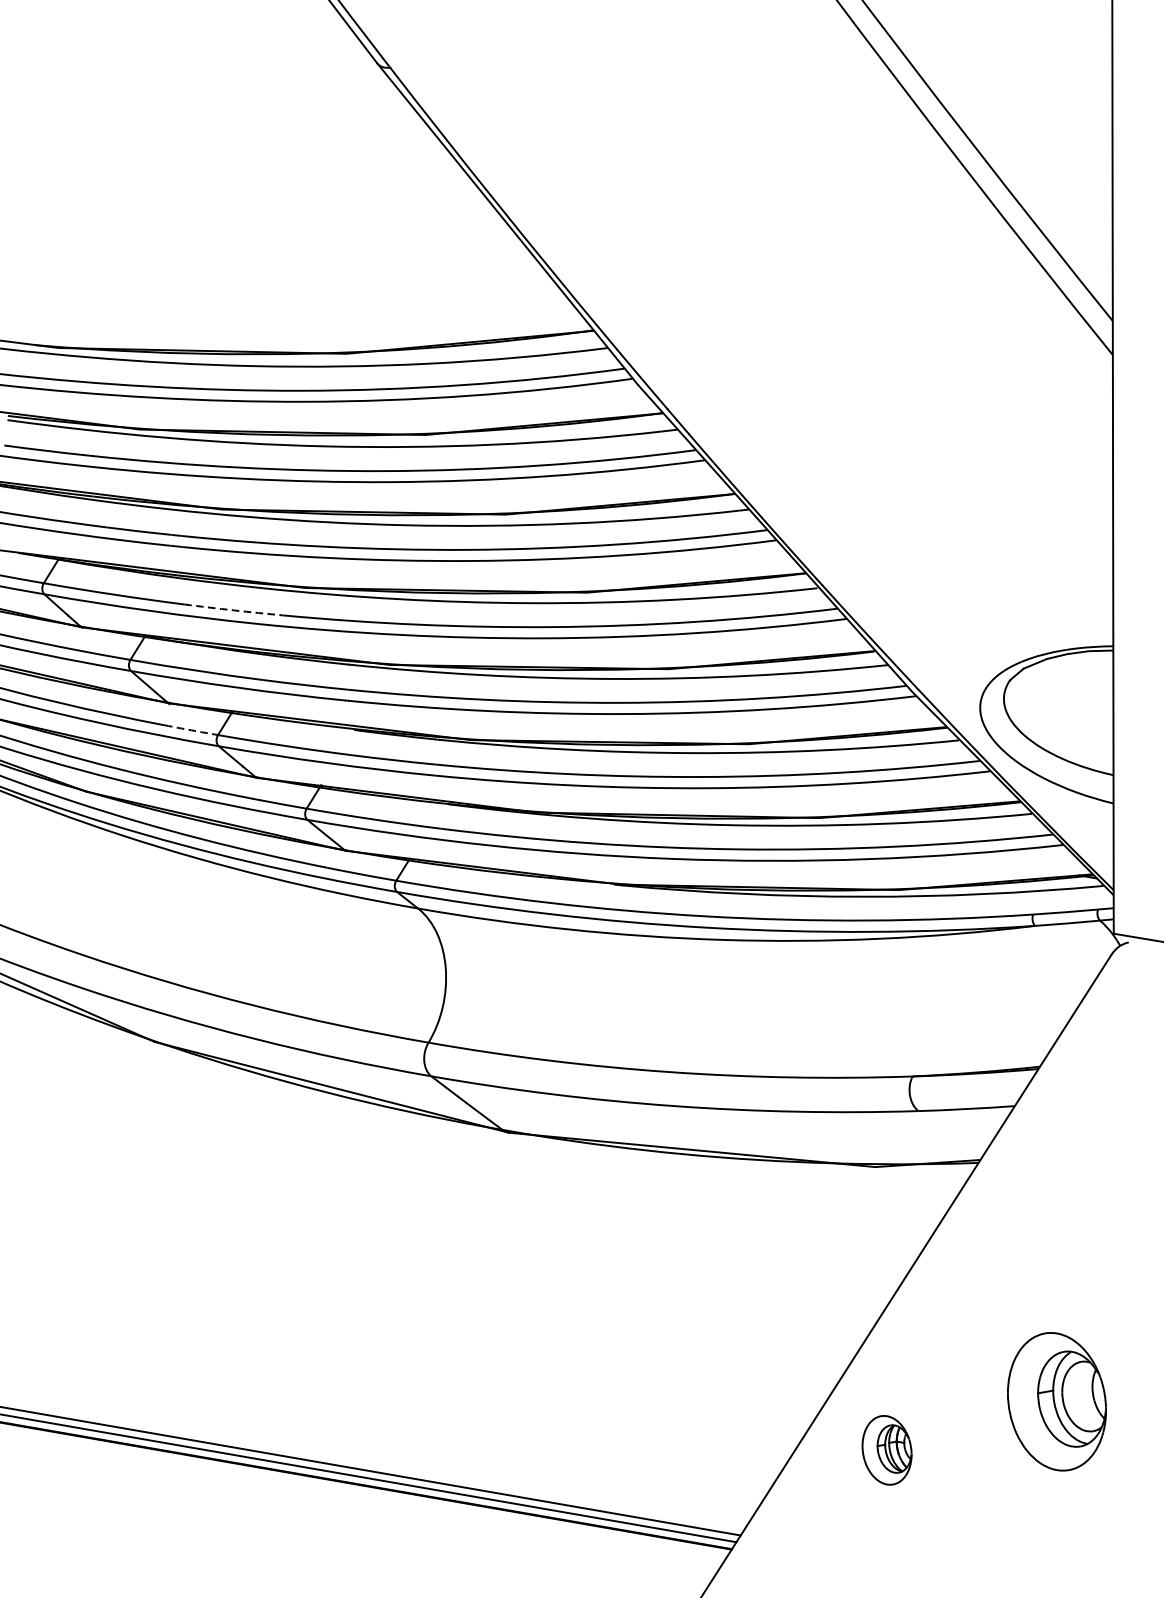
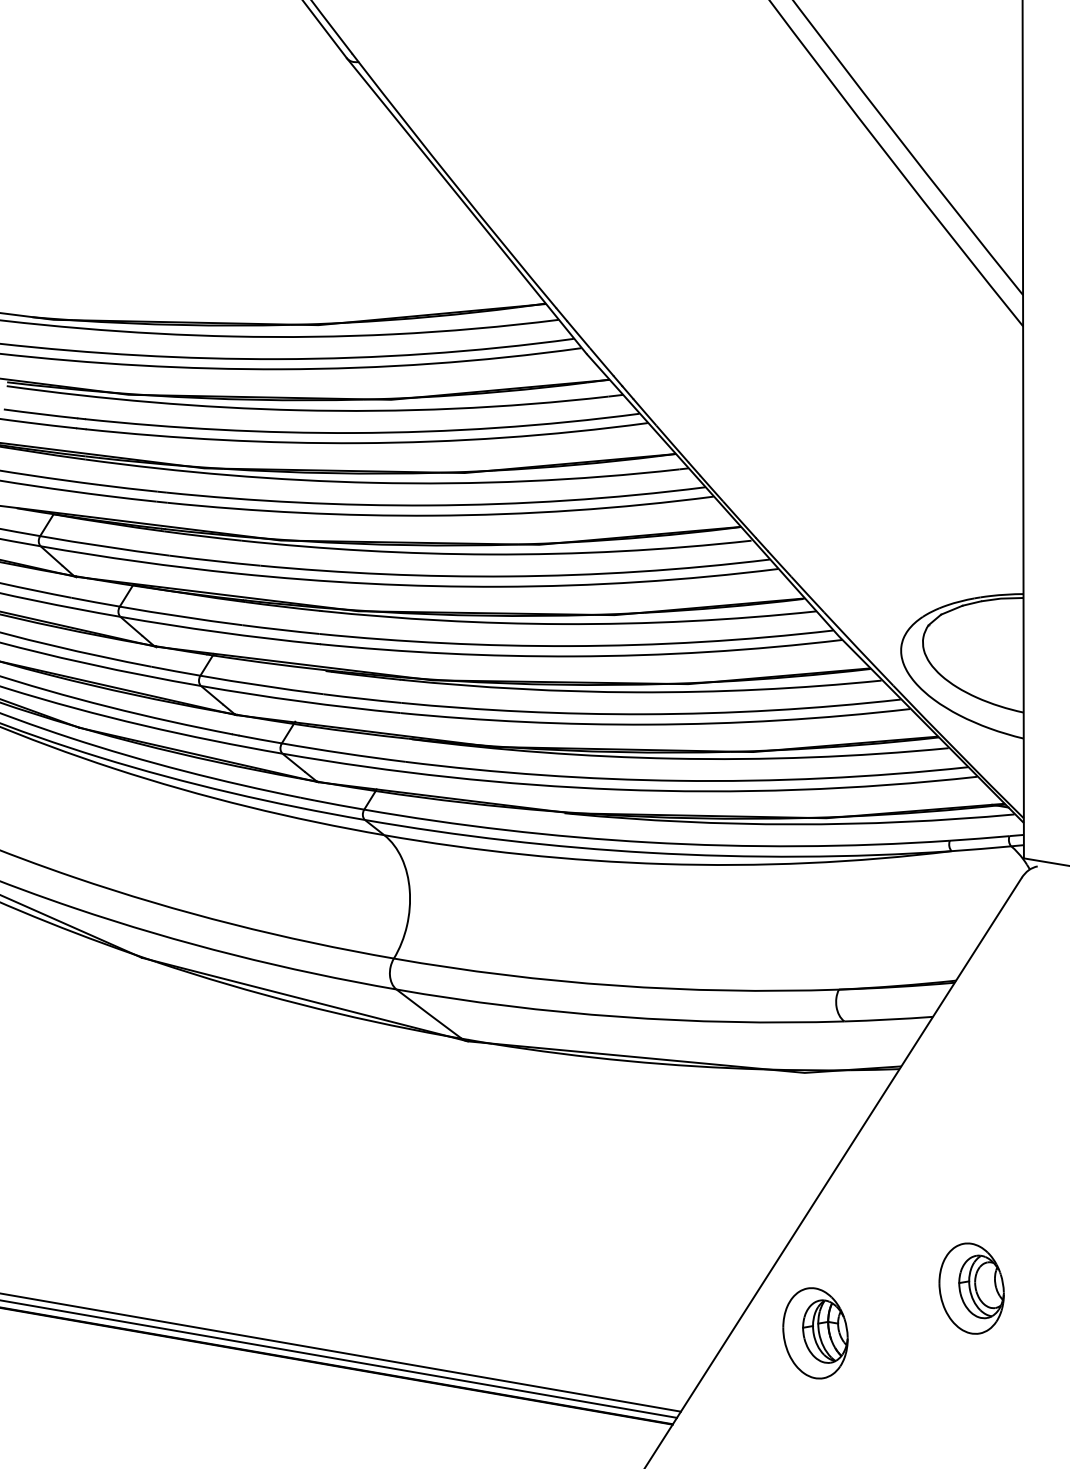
arc: (233, 610) -> (214, 561), dashed -> solid
arc: (191, 730) -> (175, 671), dashed -> solid
part: (1056, 1401) -> (971, 1288), size x0.71
part: (887, 1450) -> (815, 1333), size x1.43

